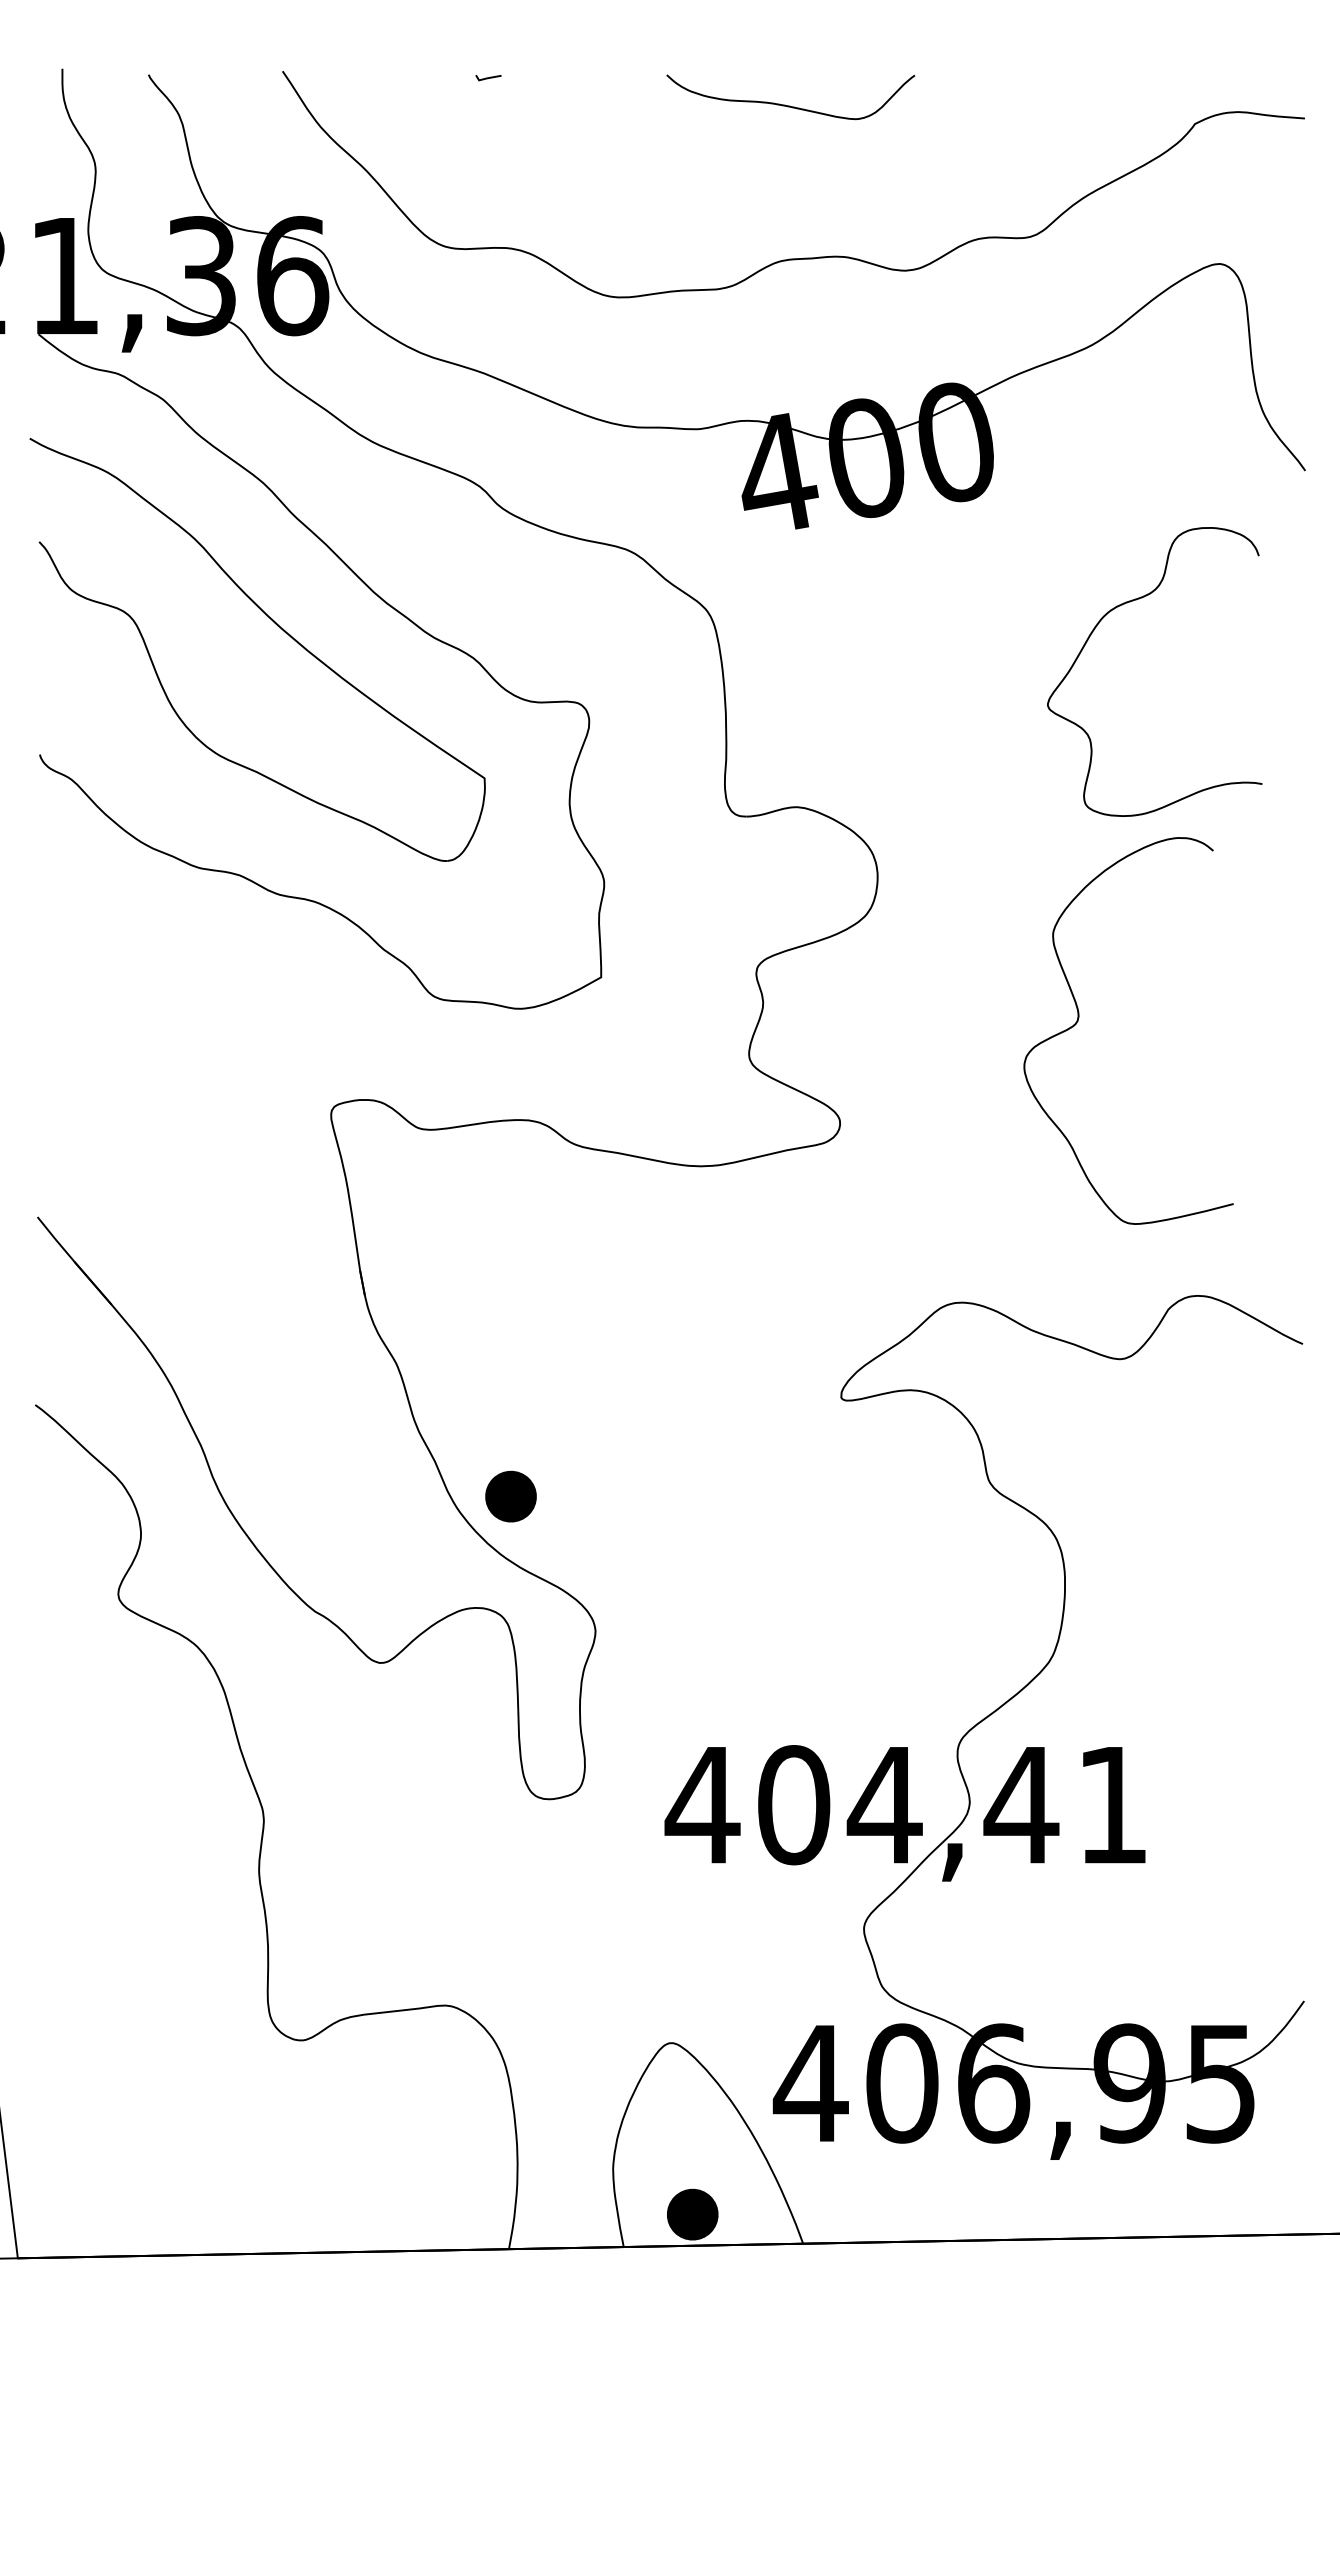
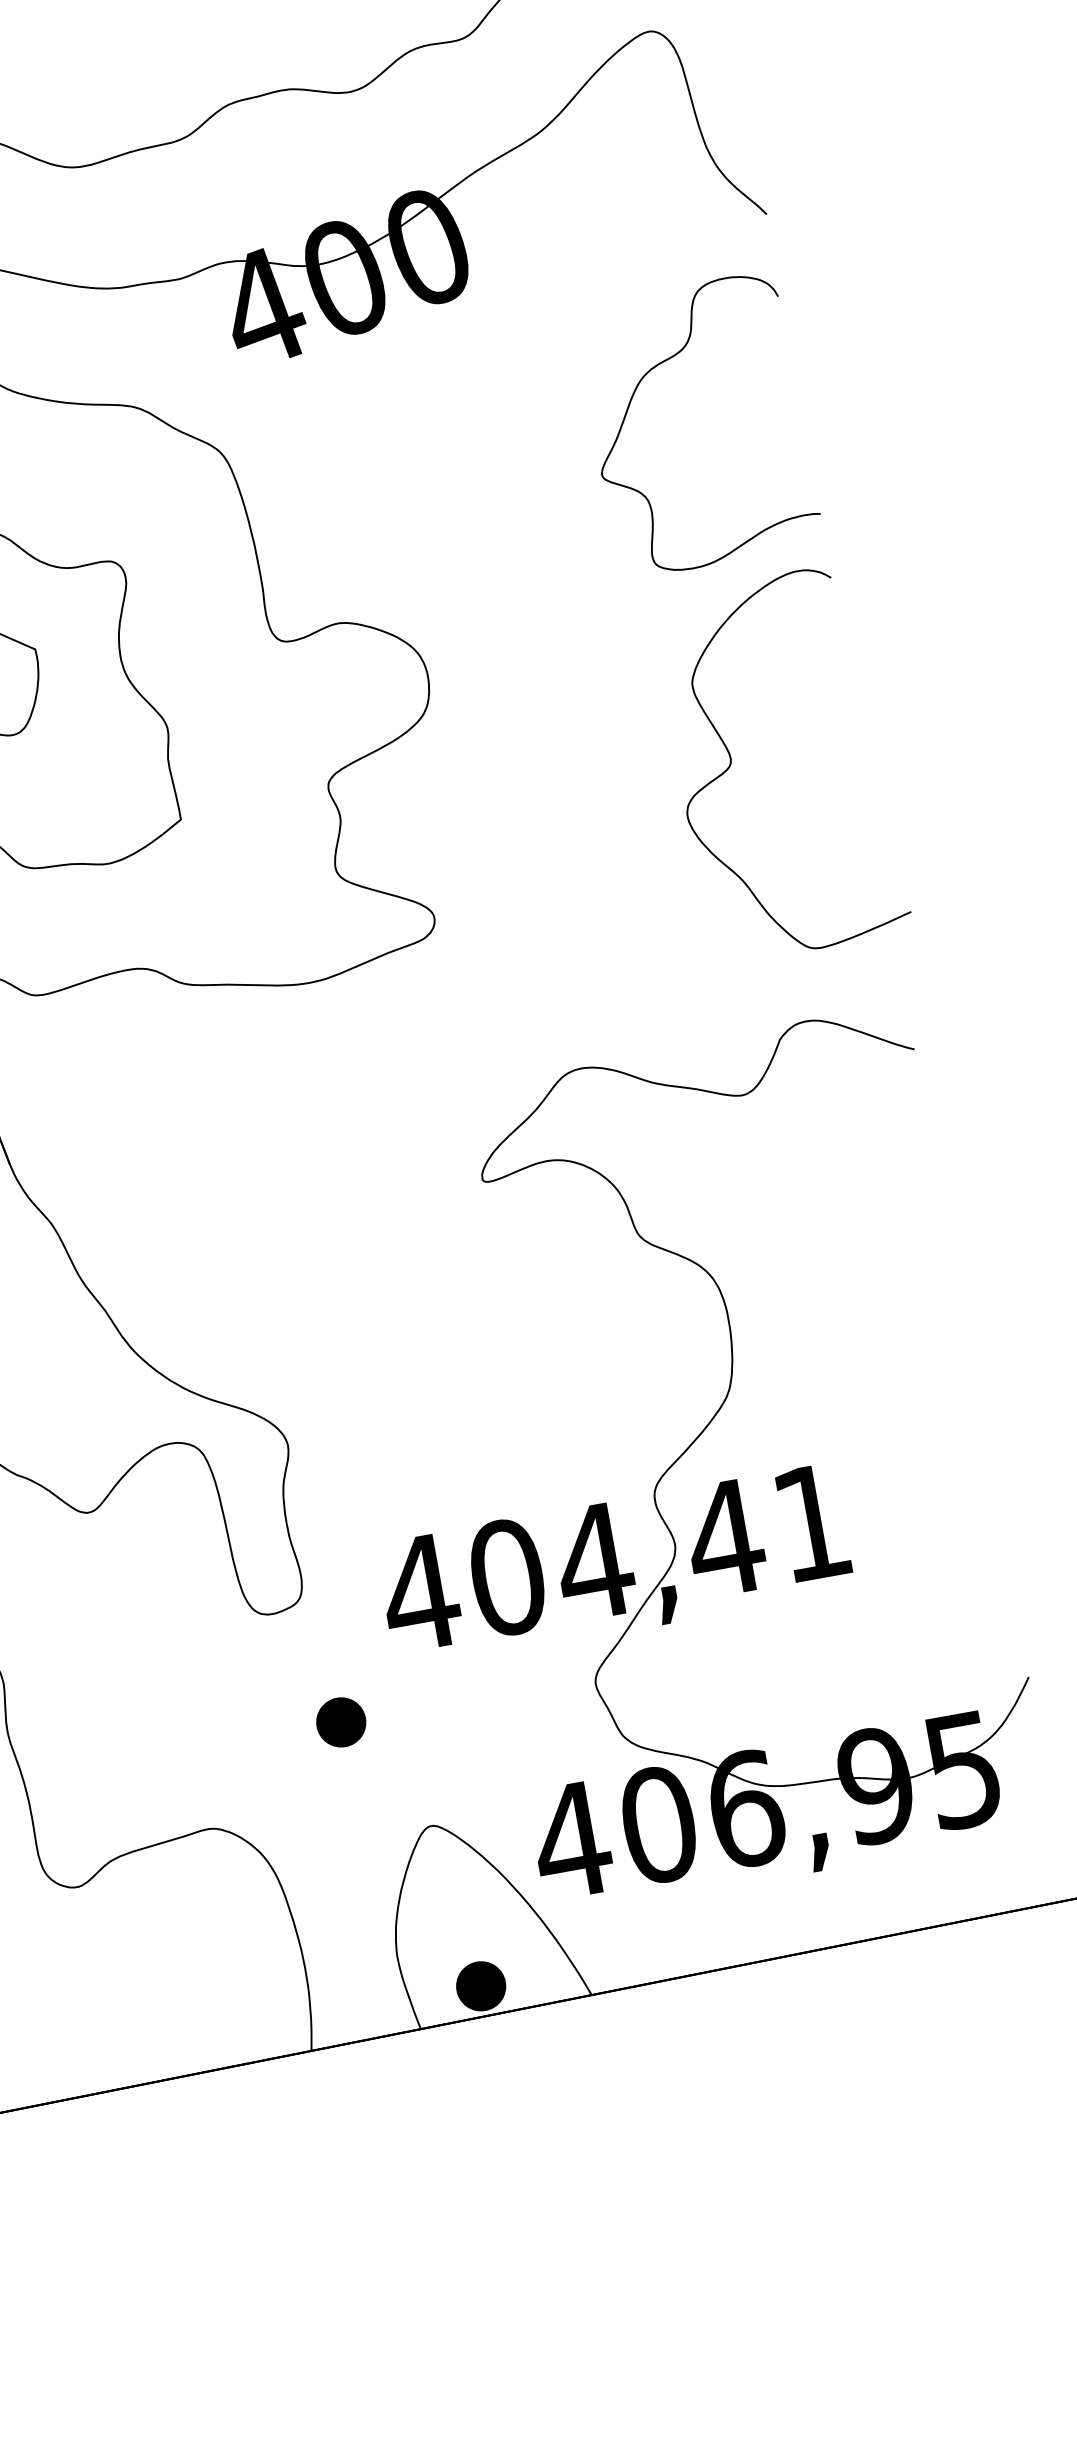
curve: (1093, 632) -> (633, 398), moved
curve: (1079, 1018) -> (732, 761), moved
part: (510, 1496) -> (340, 1722), moved

